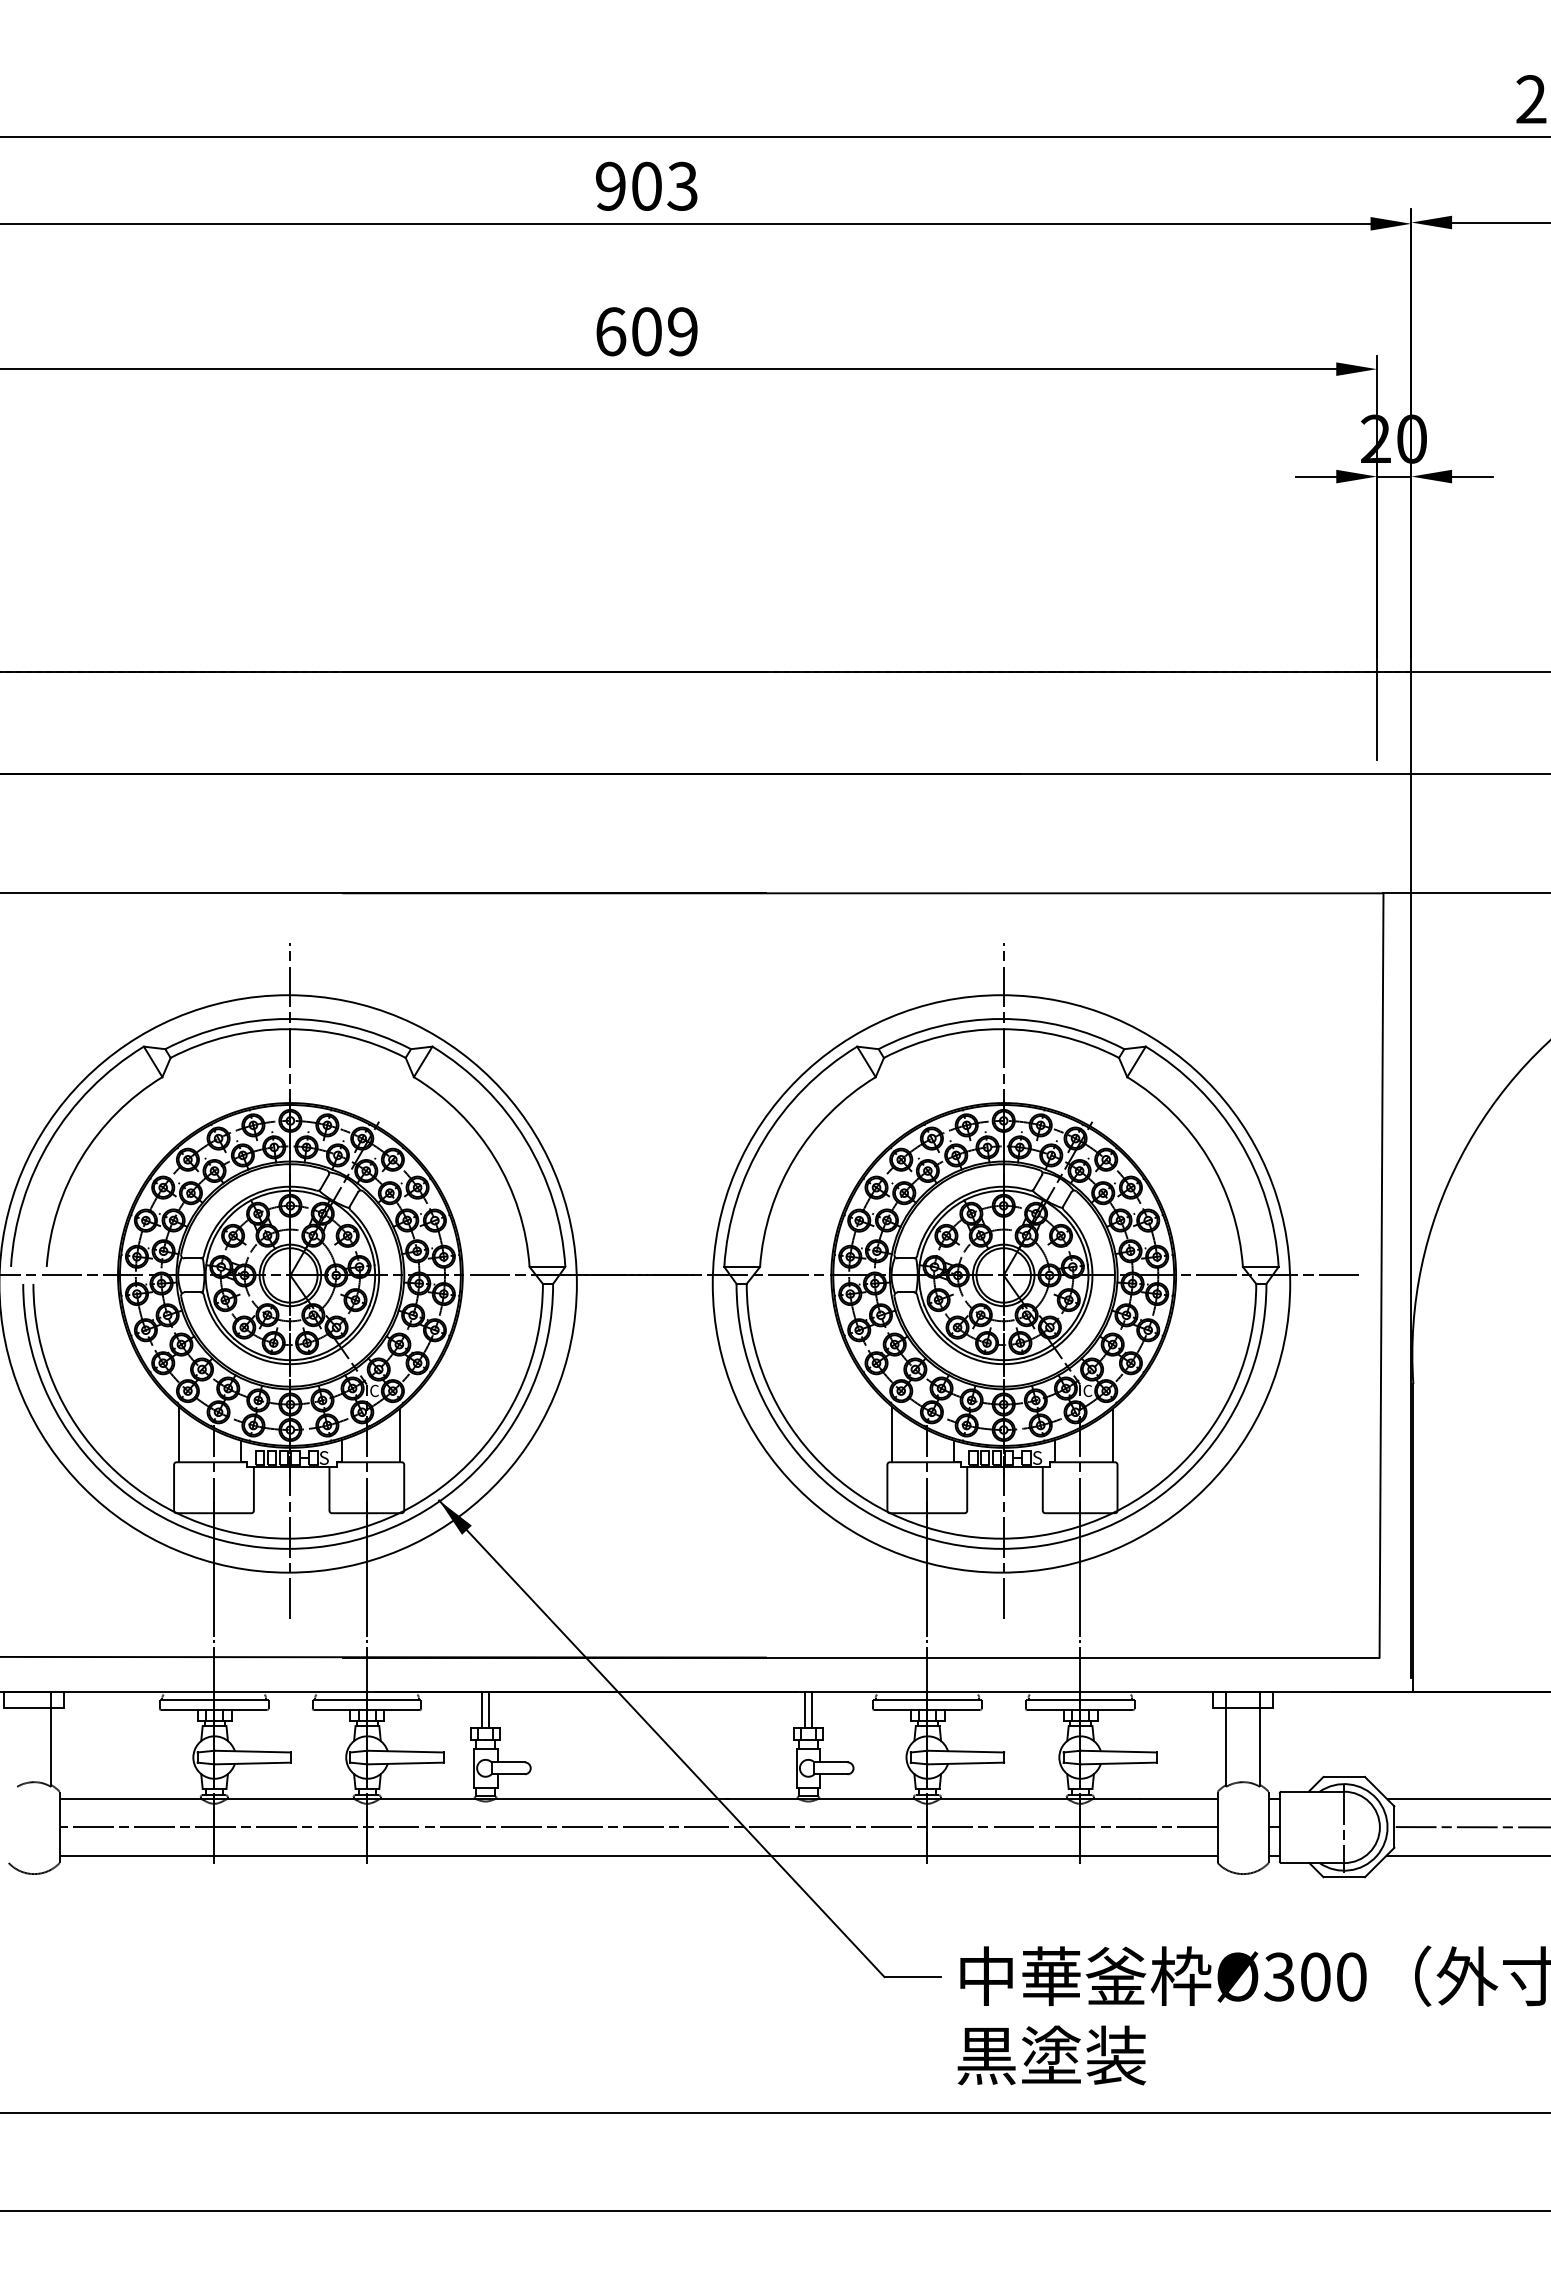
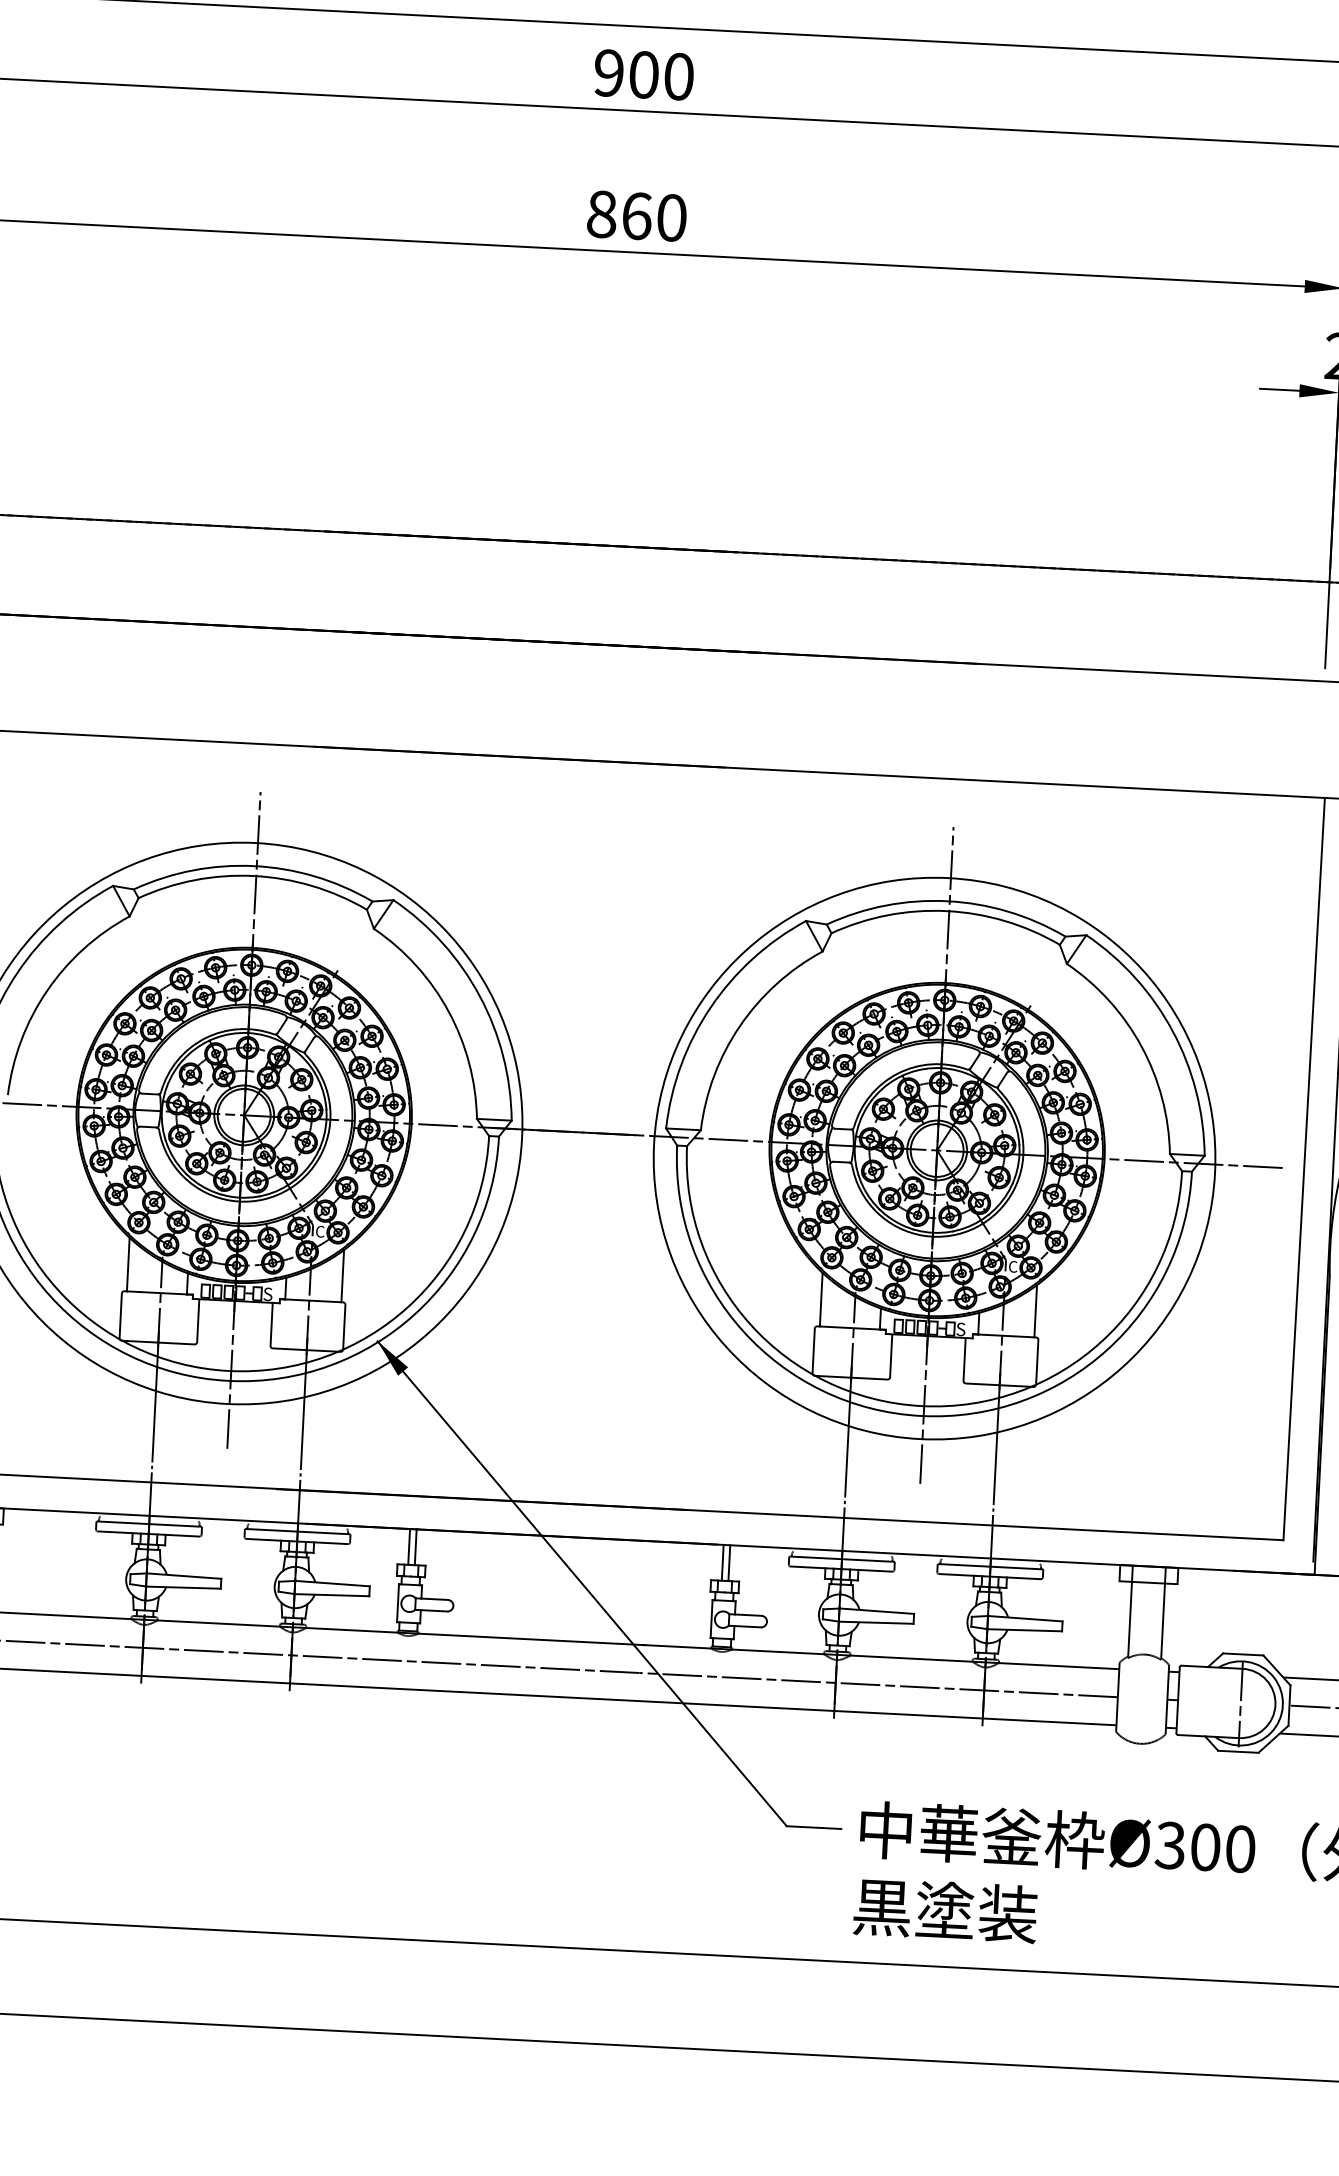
text: (682, 185) -> (678, 75), 903 -> 900
text: (646, 331) -> (636, 215), 609 -> 860

